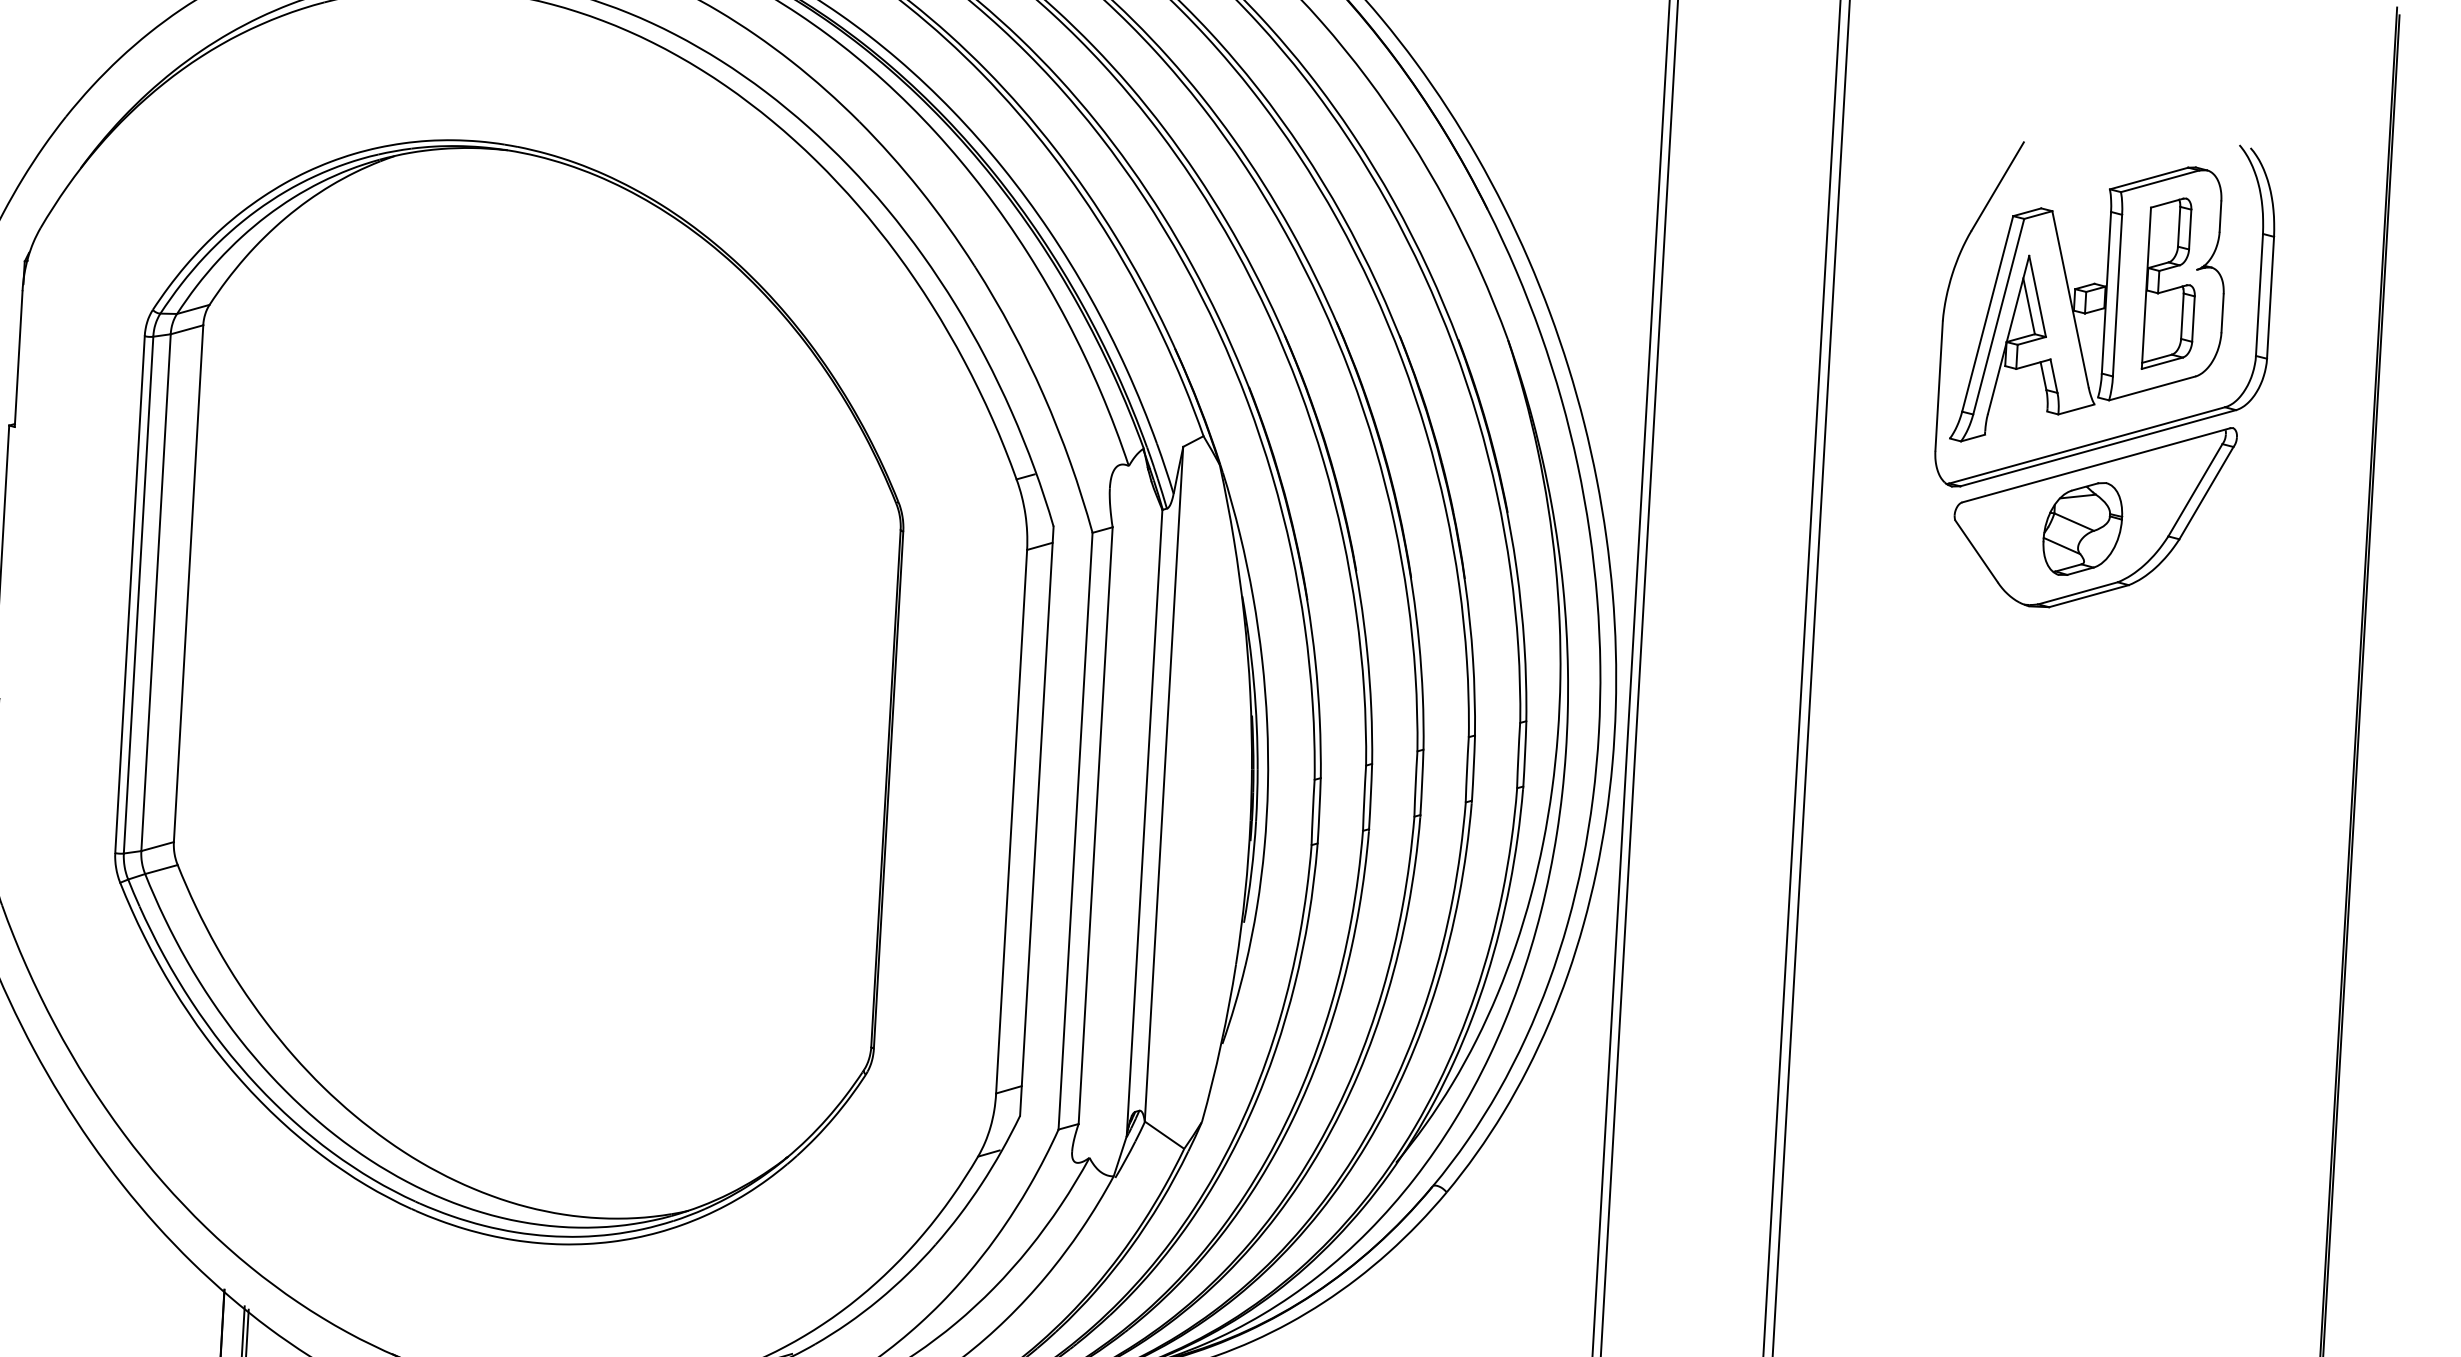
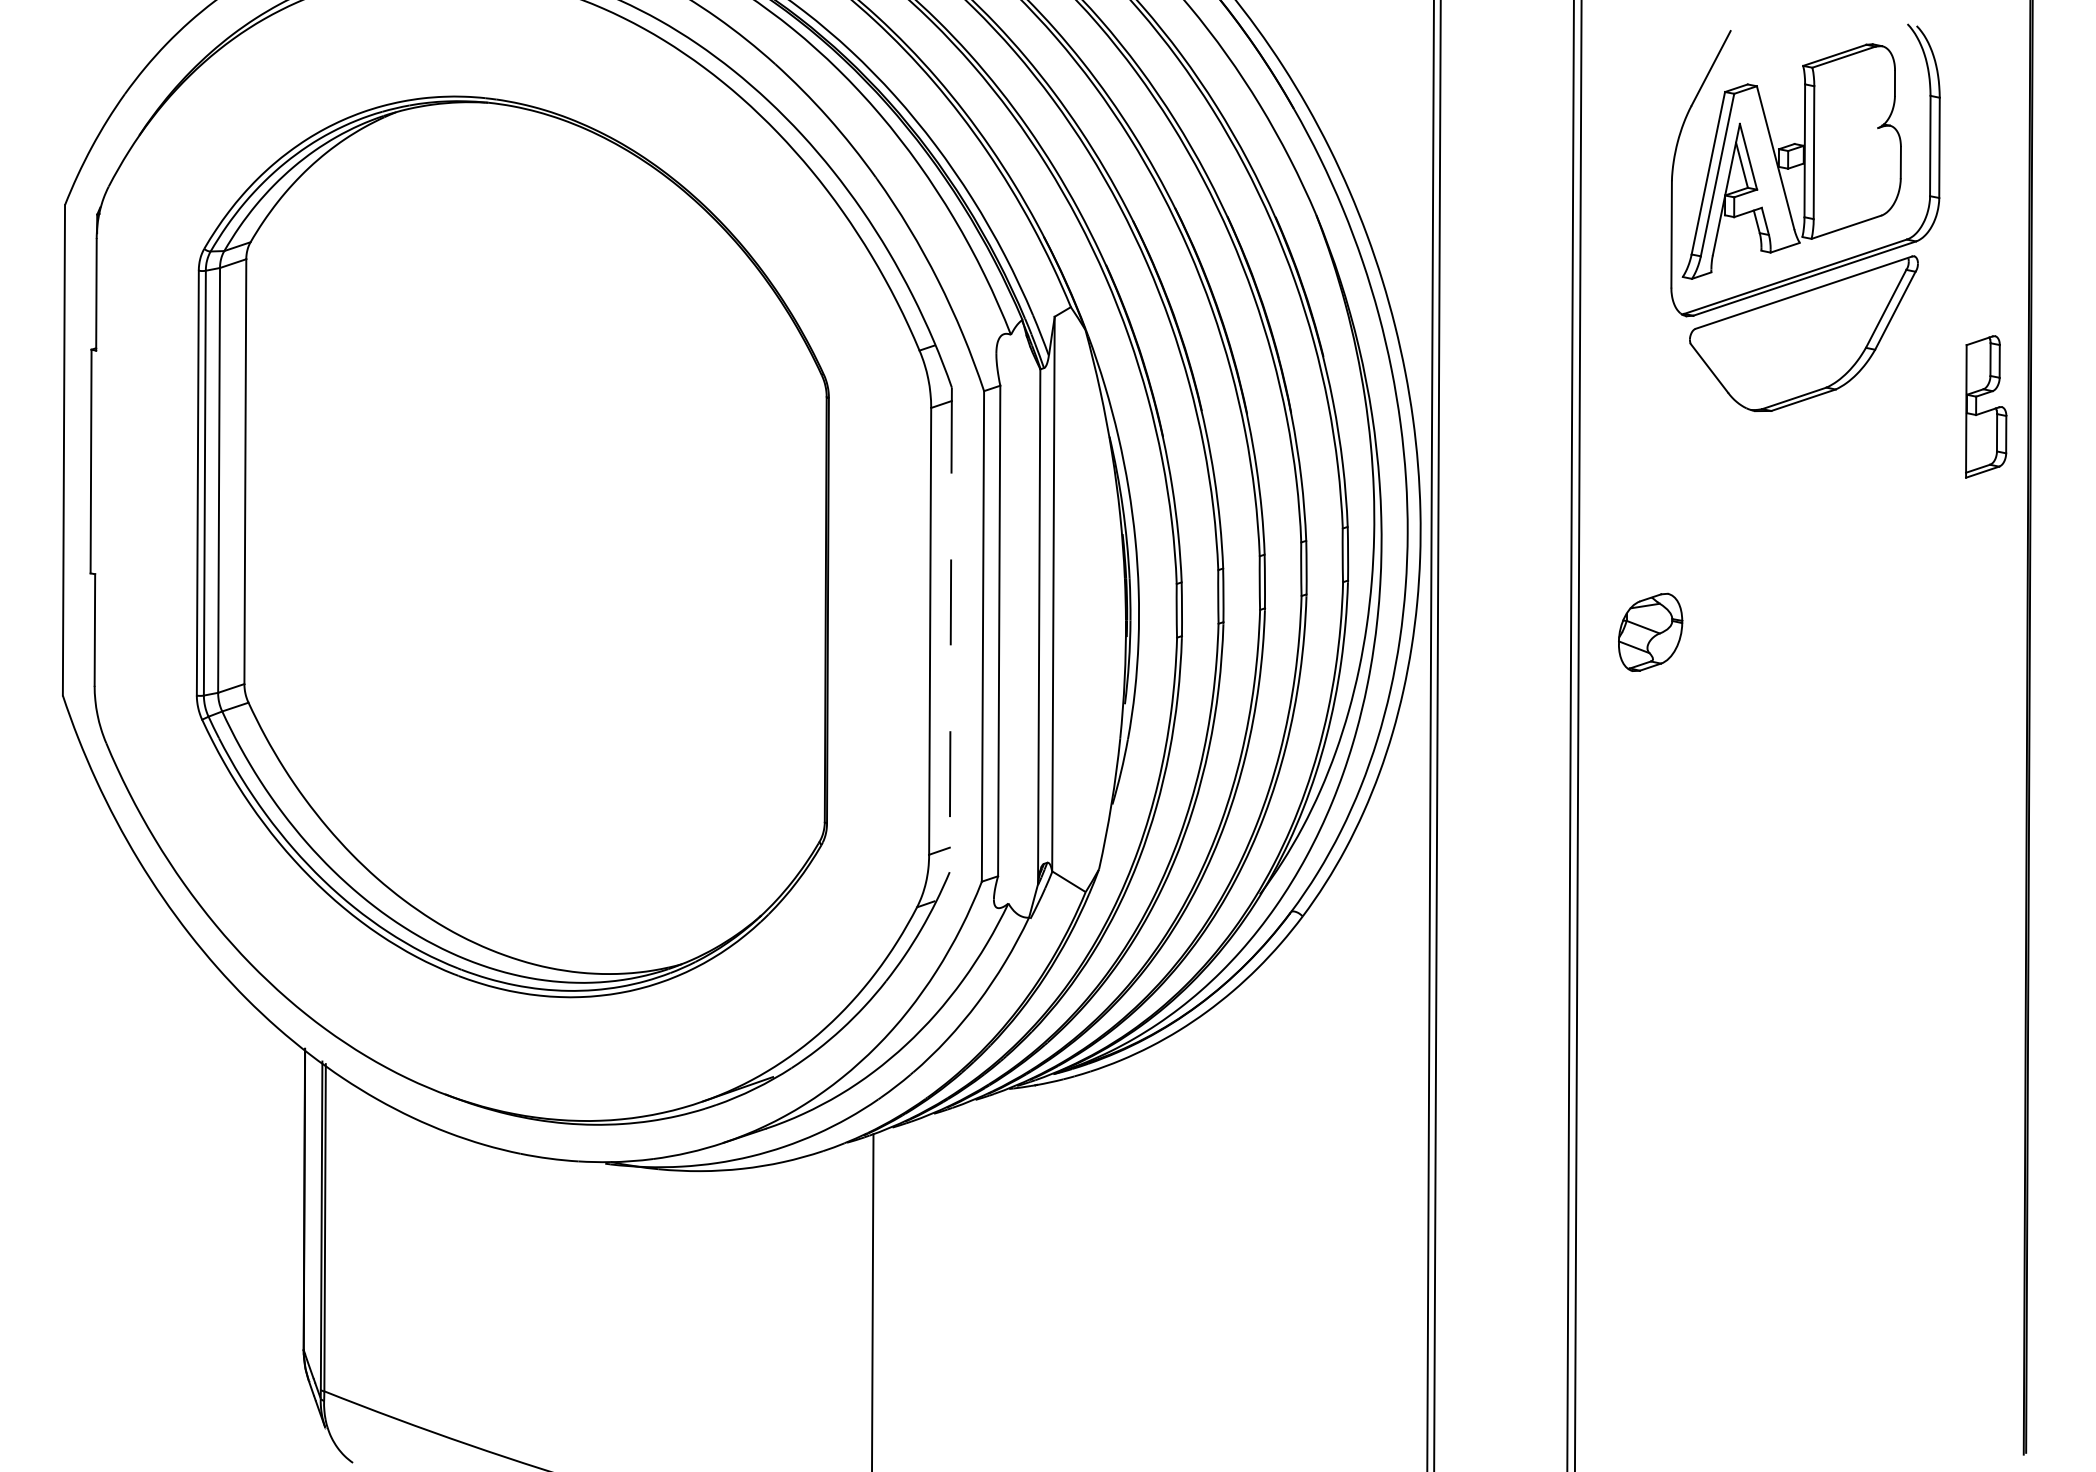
part: (2171, 283) -> (1986, 406), moved
part: (2082, 527) -> (1650, 631), moved
line: (1036, 821) -> (950, 630), solid -> dashed

